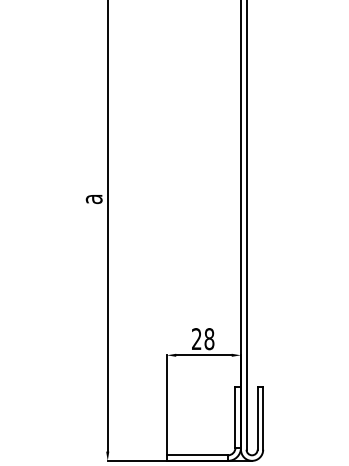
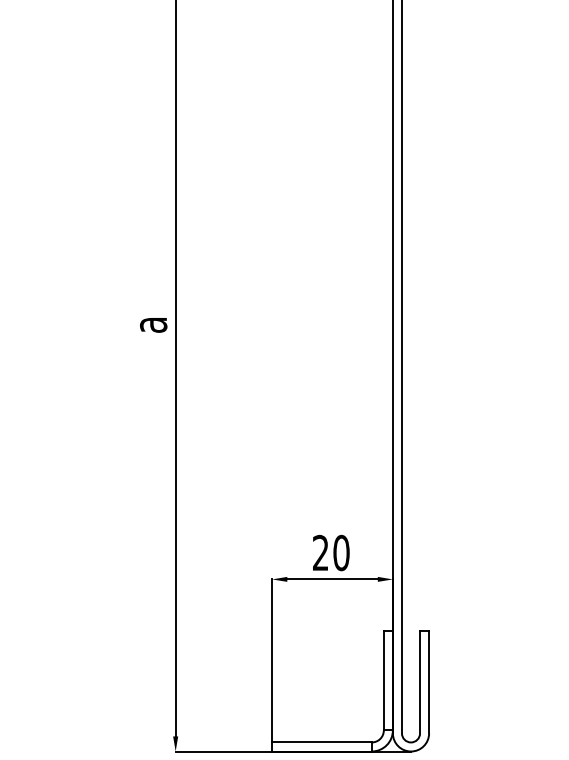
text: (209, 338) -> (341, 551), 28 -> 20

